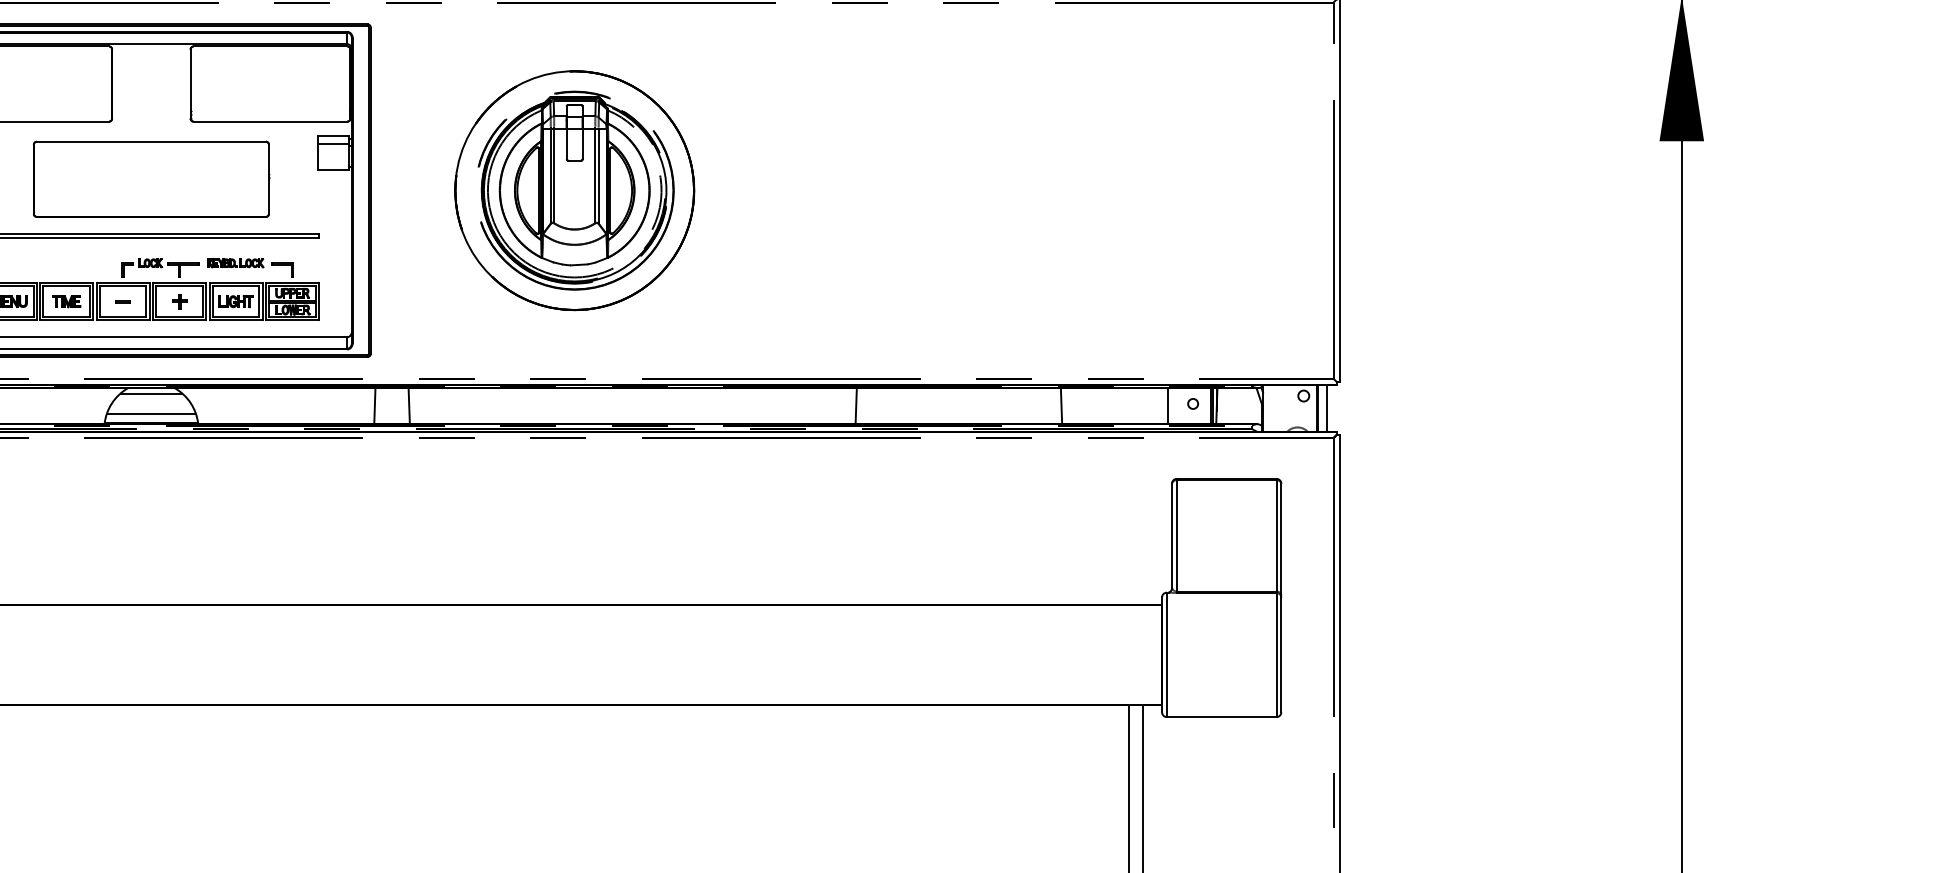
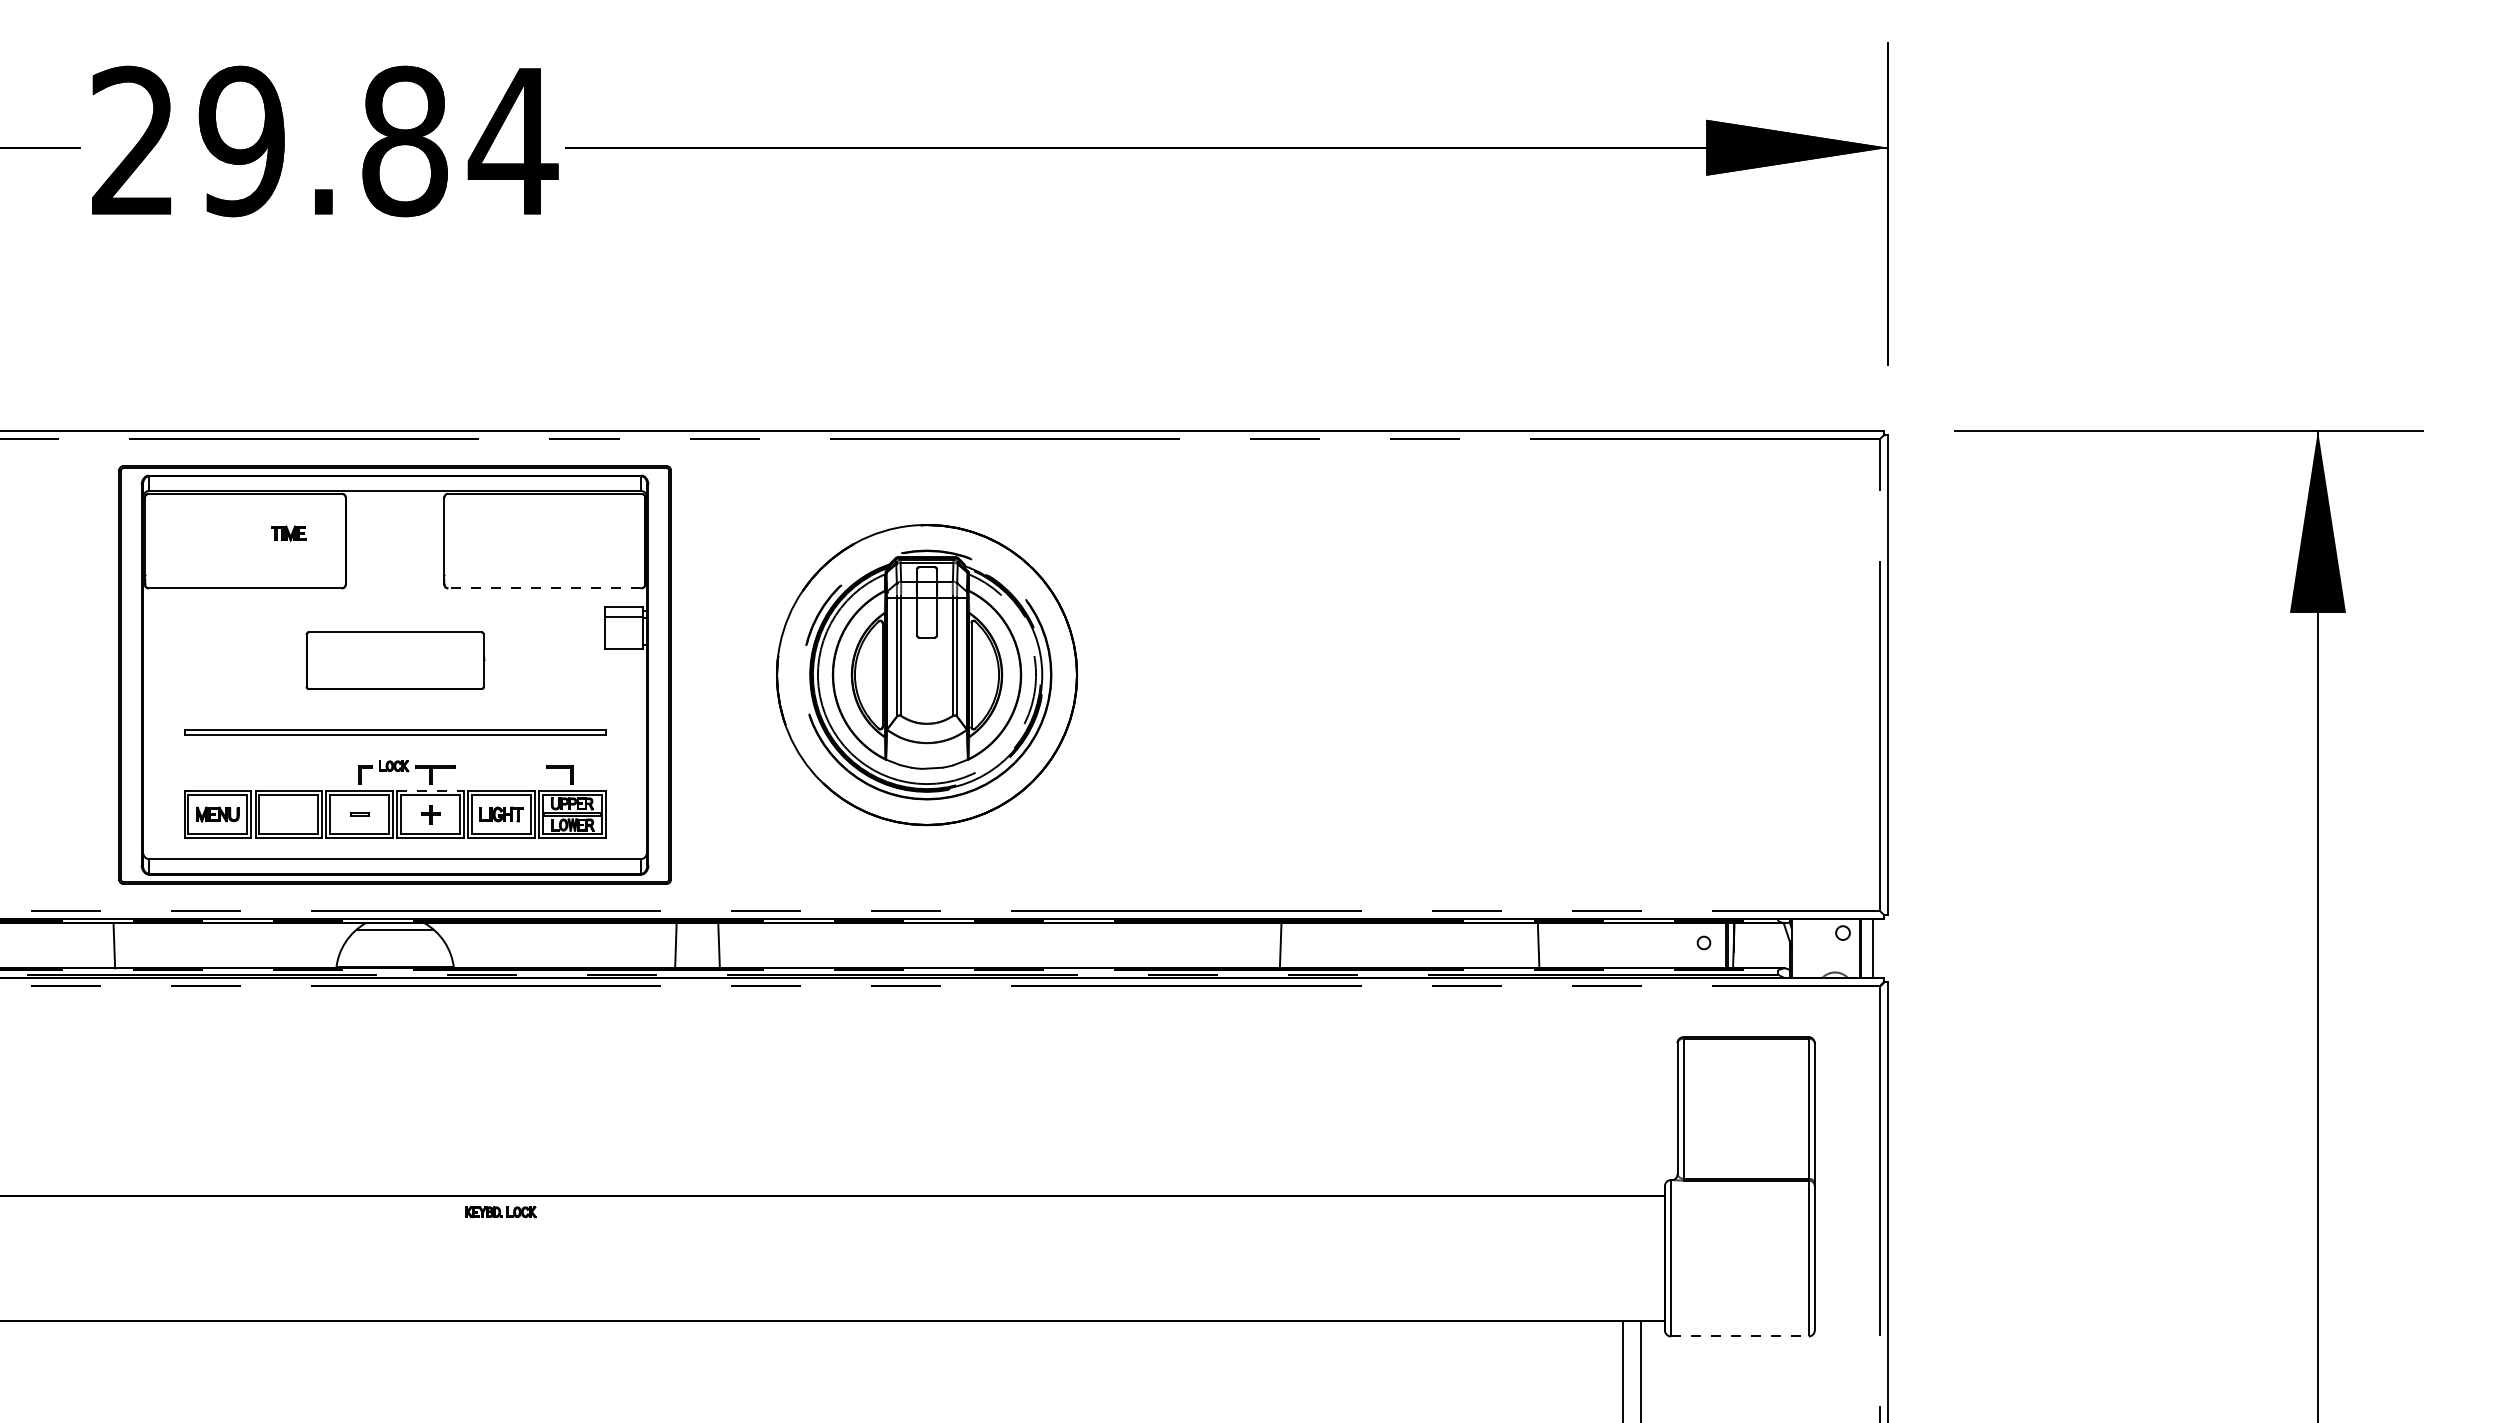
line: (270, 121) -> (544, 588), solid -> dashed
part: (151, 179) -> (395, 660), size x0.6
part: (235, 263) -> (500, 1212), moved
line: (180, 282) -> (431, 790), solid -> dashed
part: (66, 301) -> (288, 533), moved
line: (1168, 405) -> (1672, 945), removed
line: (151, 414) -> (395, 956), removed
line: (1221, 717) -> (1739, 1336), solid -> dashed

